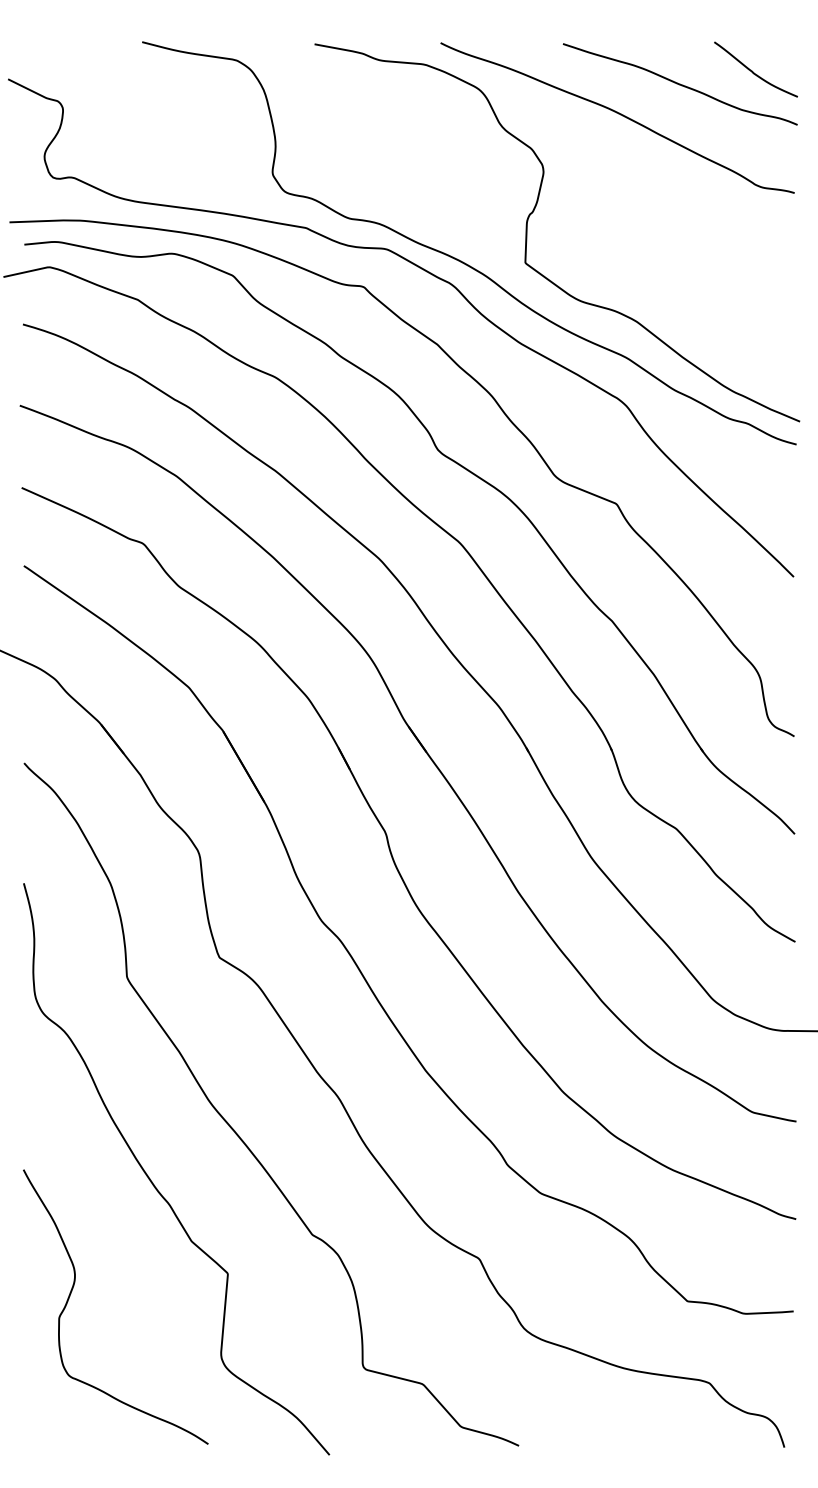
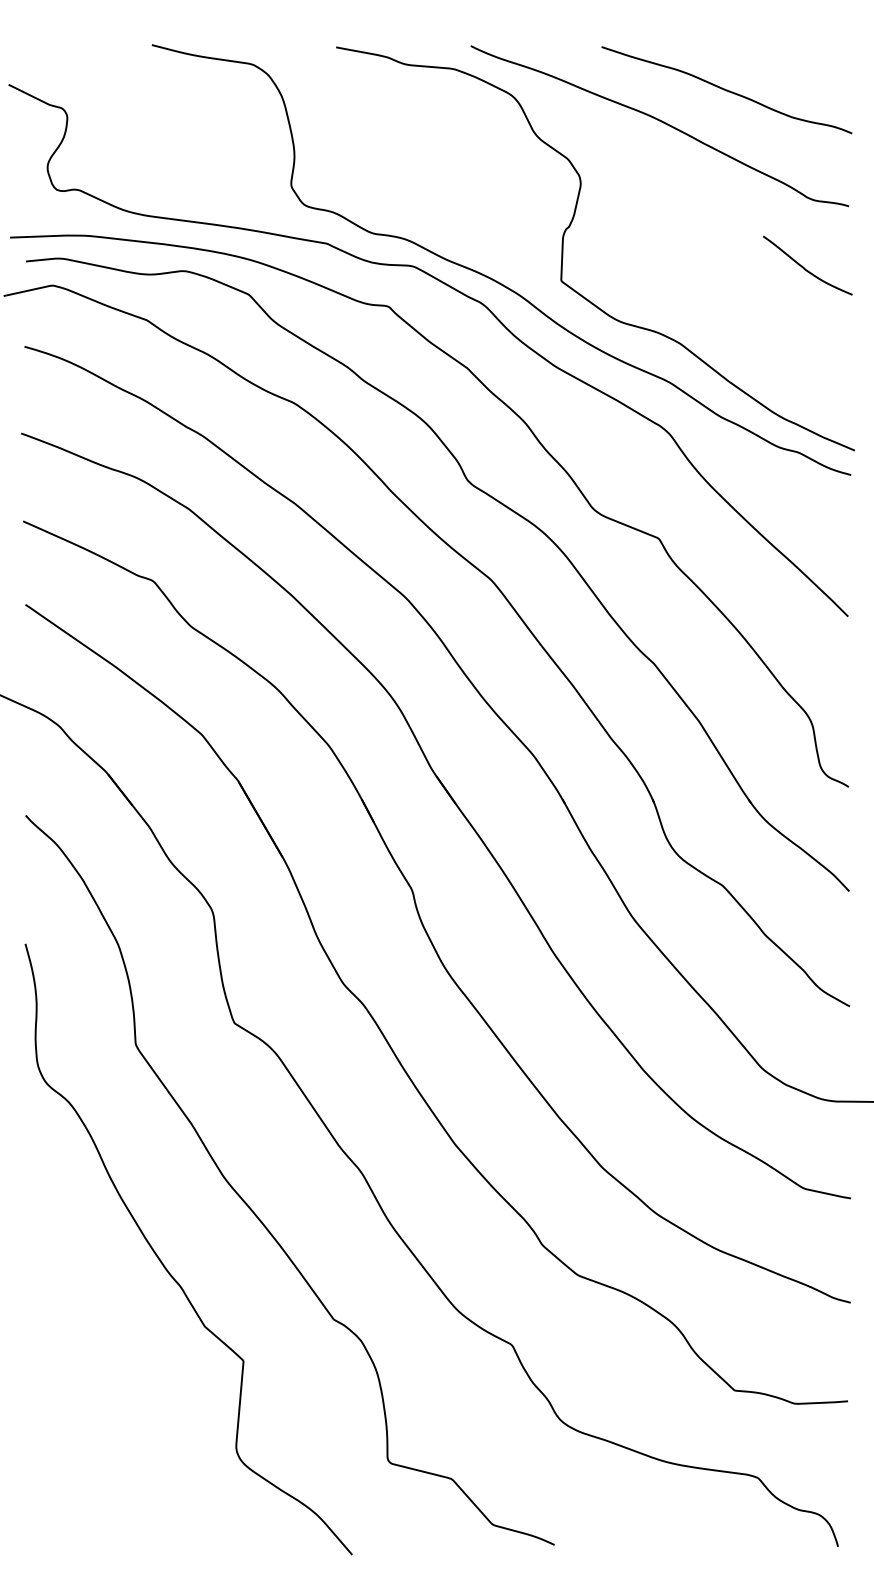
curve: (753, 71) -> (805, 267), moved
curve: (72, 1291) -> (77, 1380), removed

